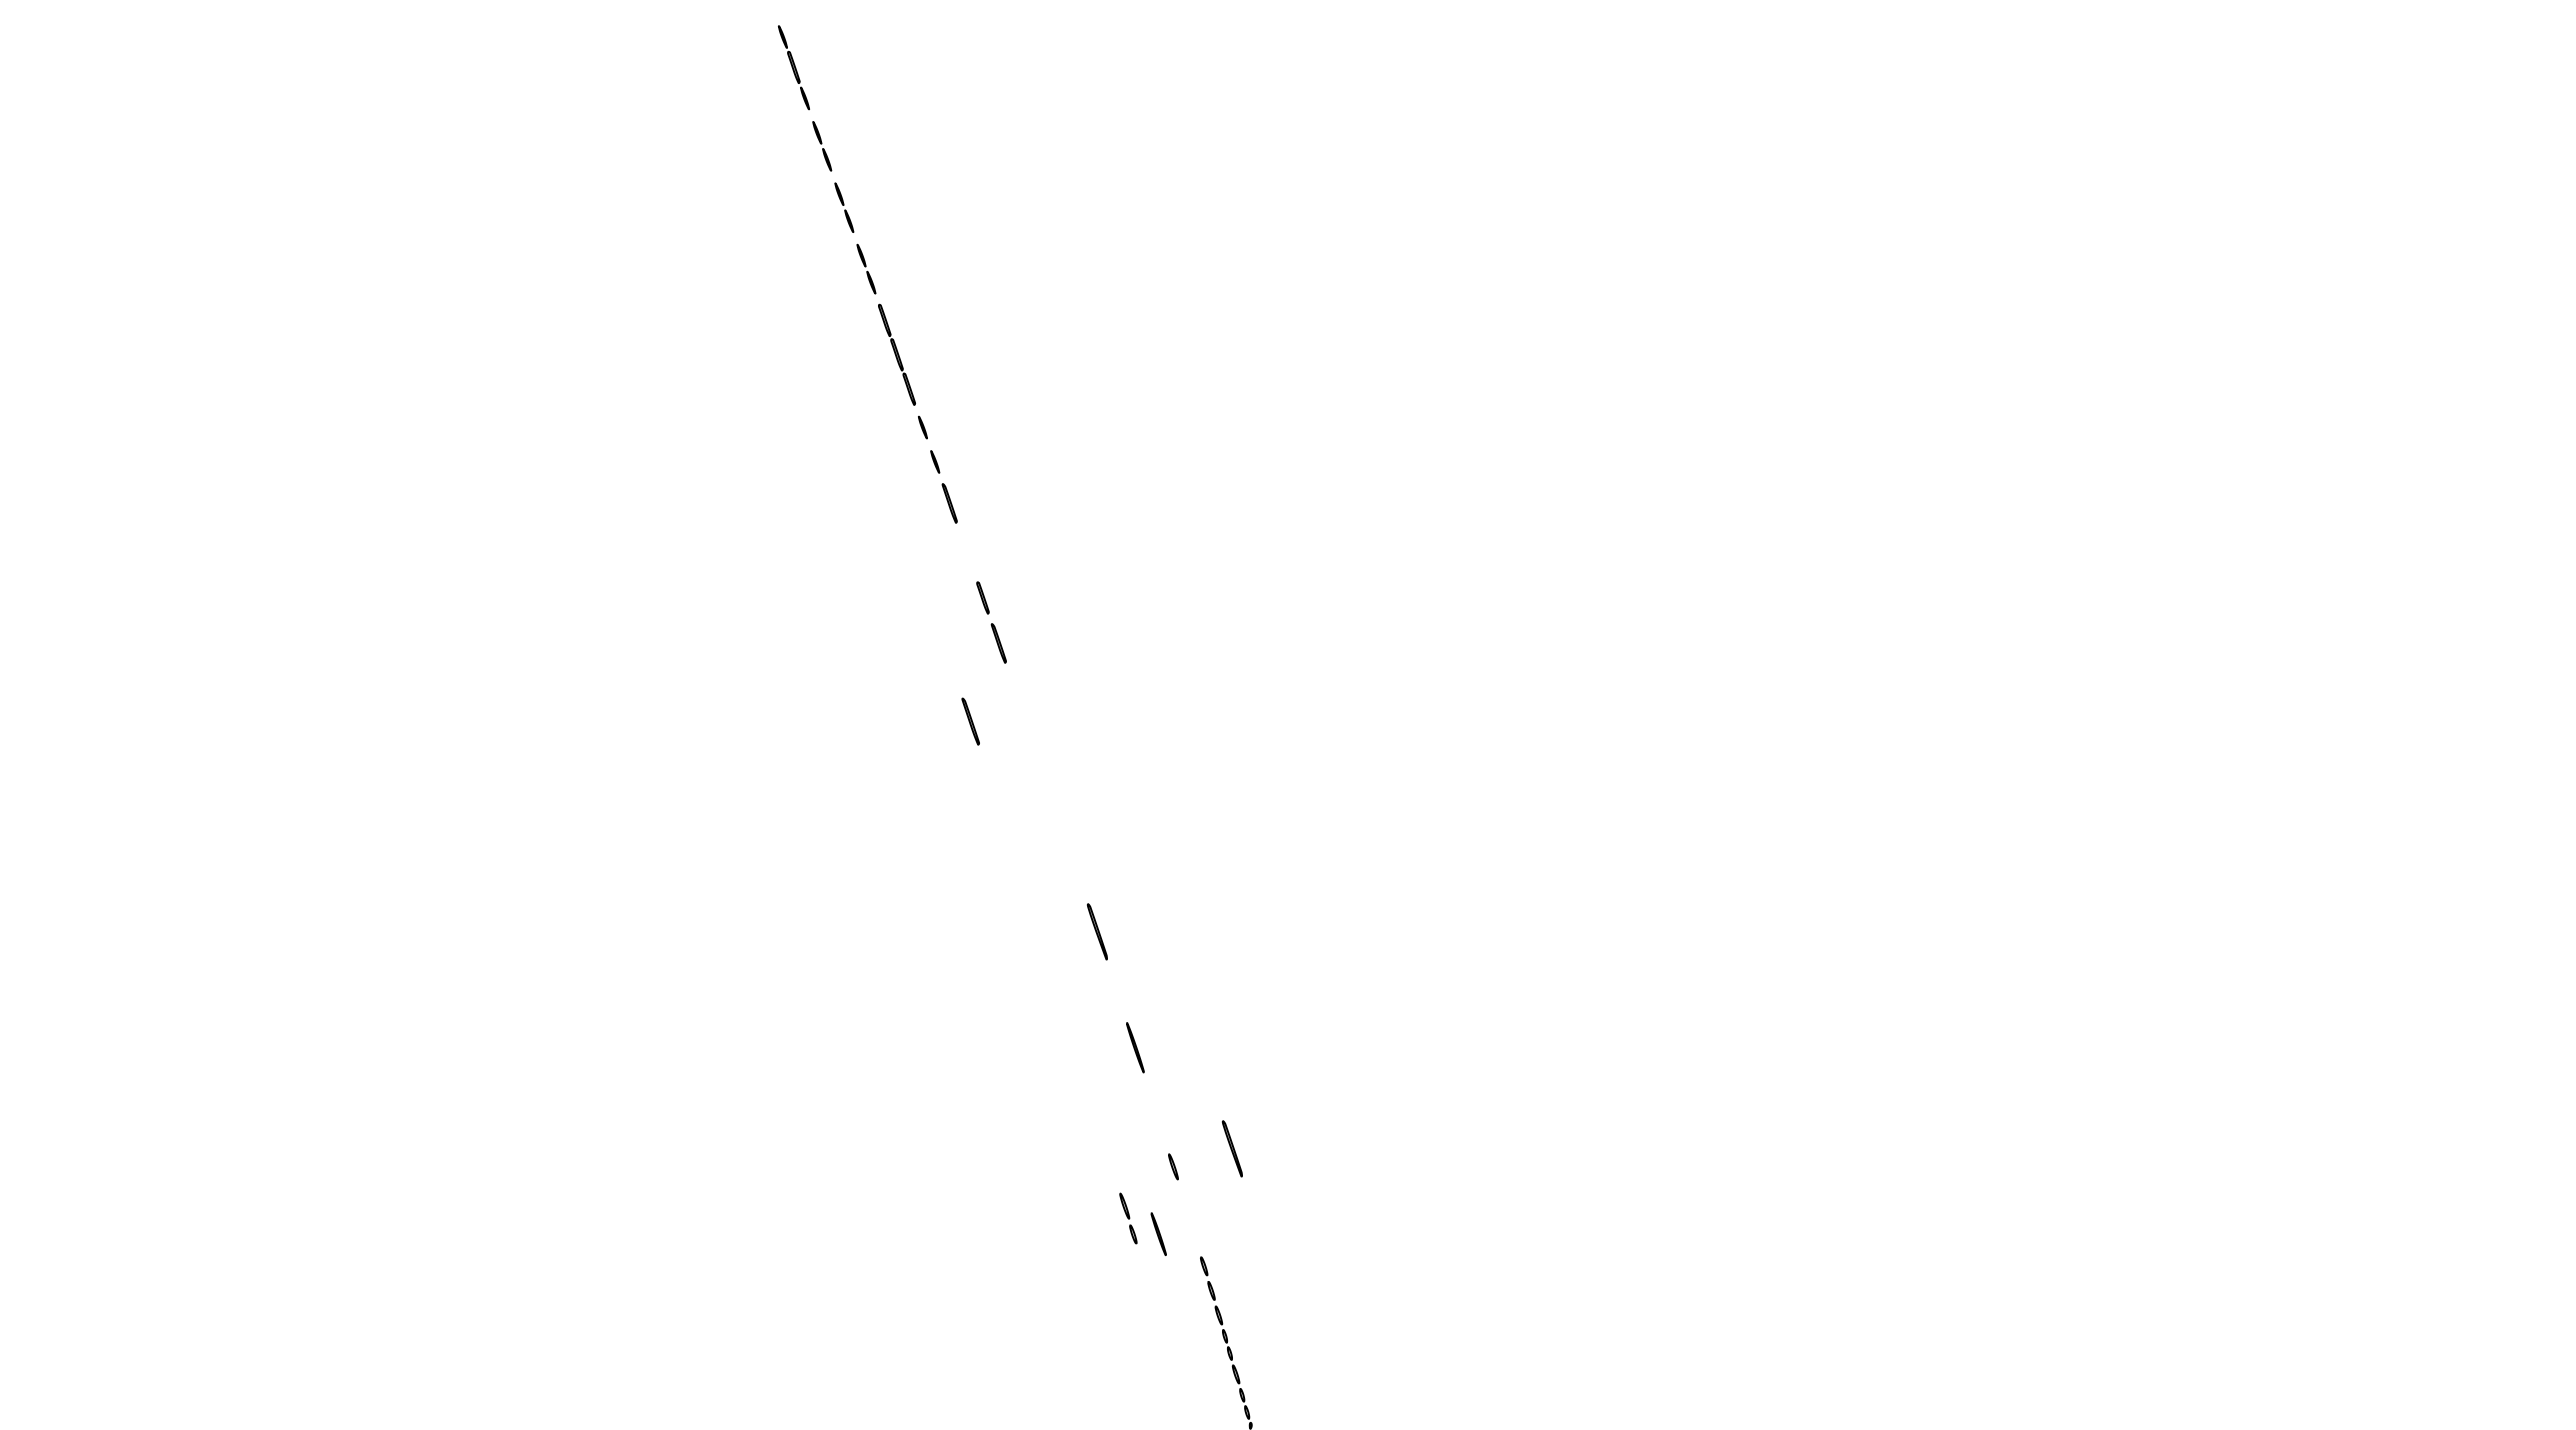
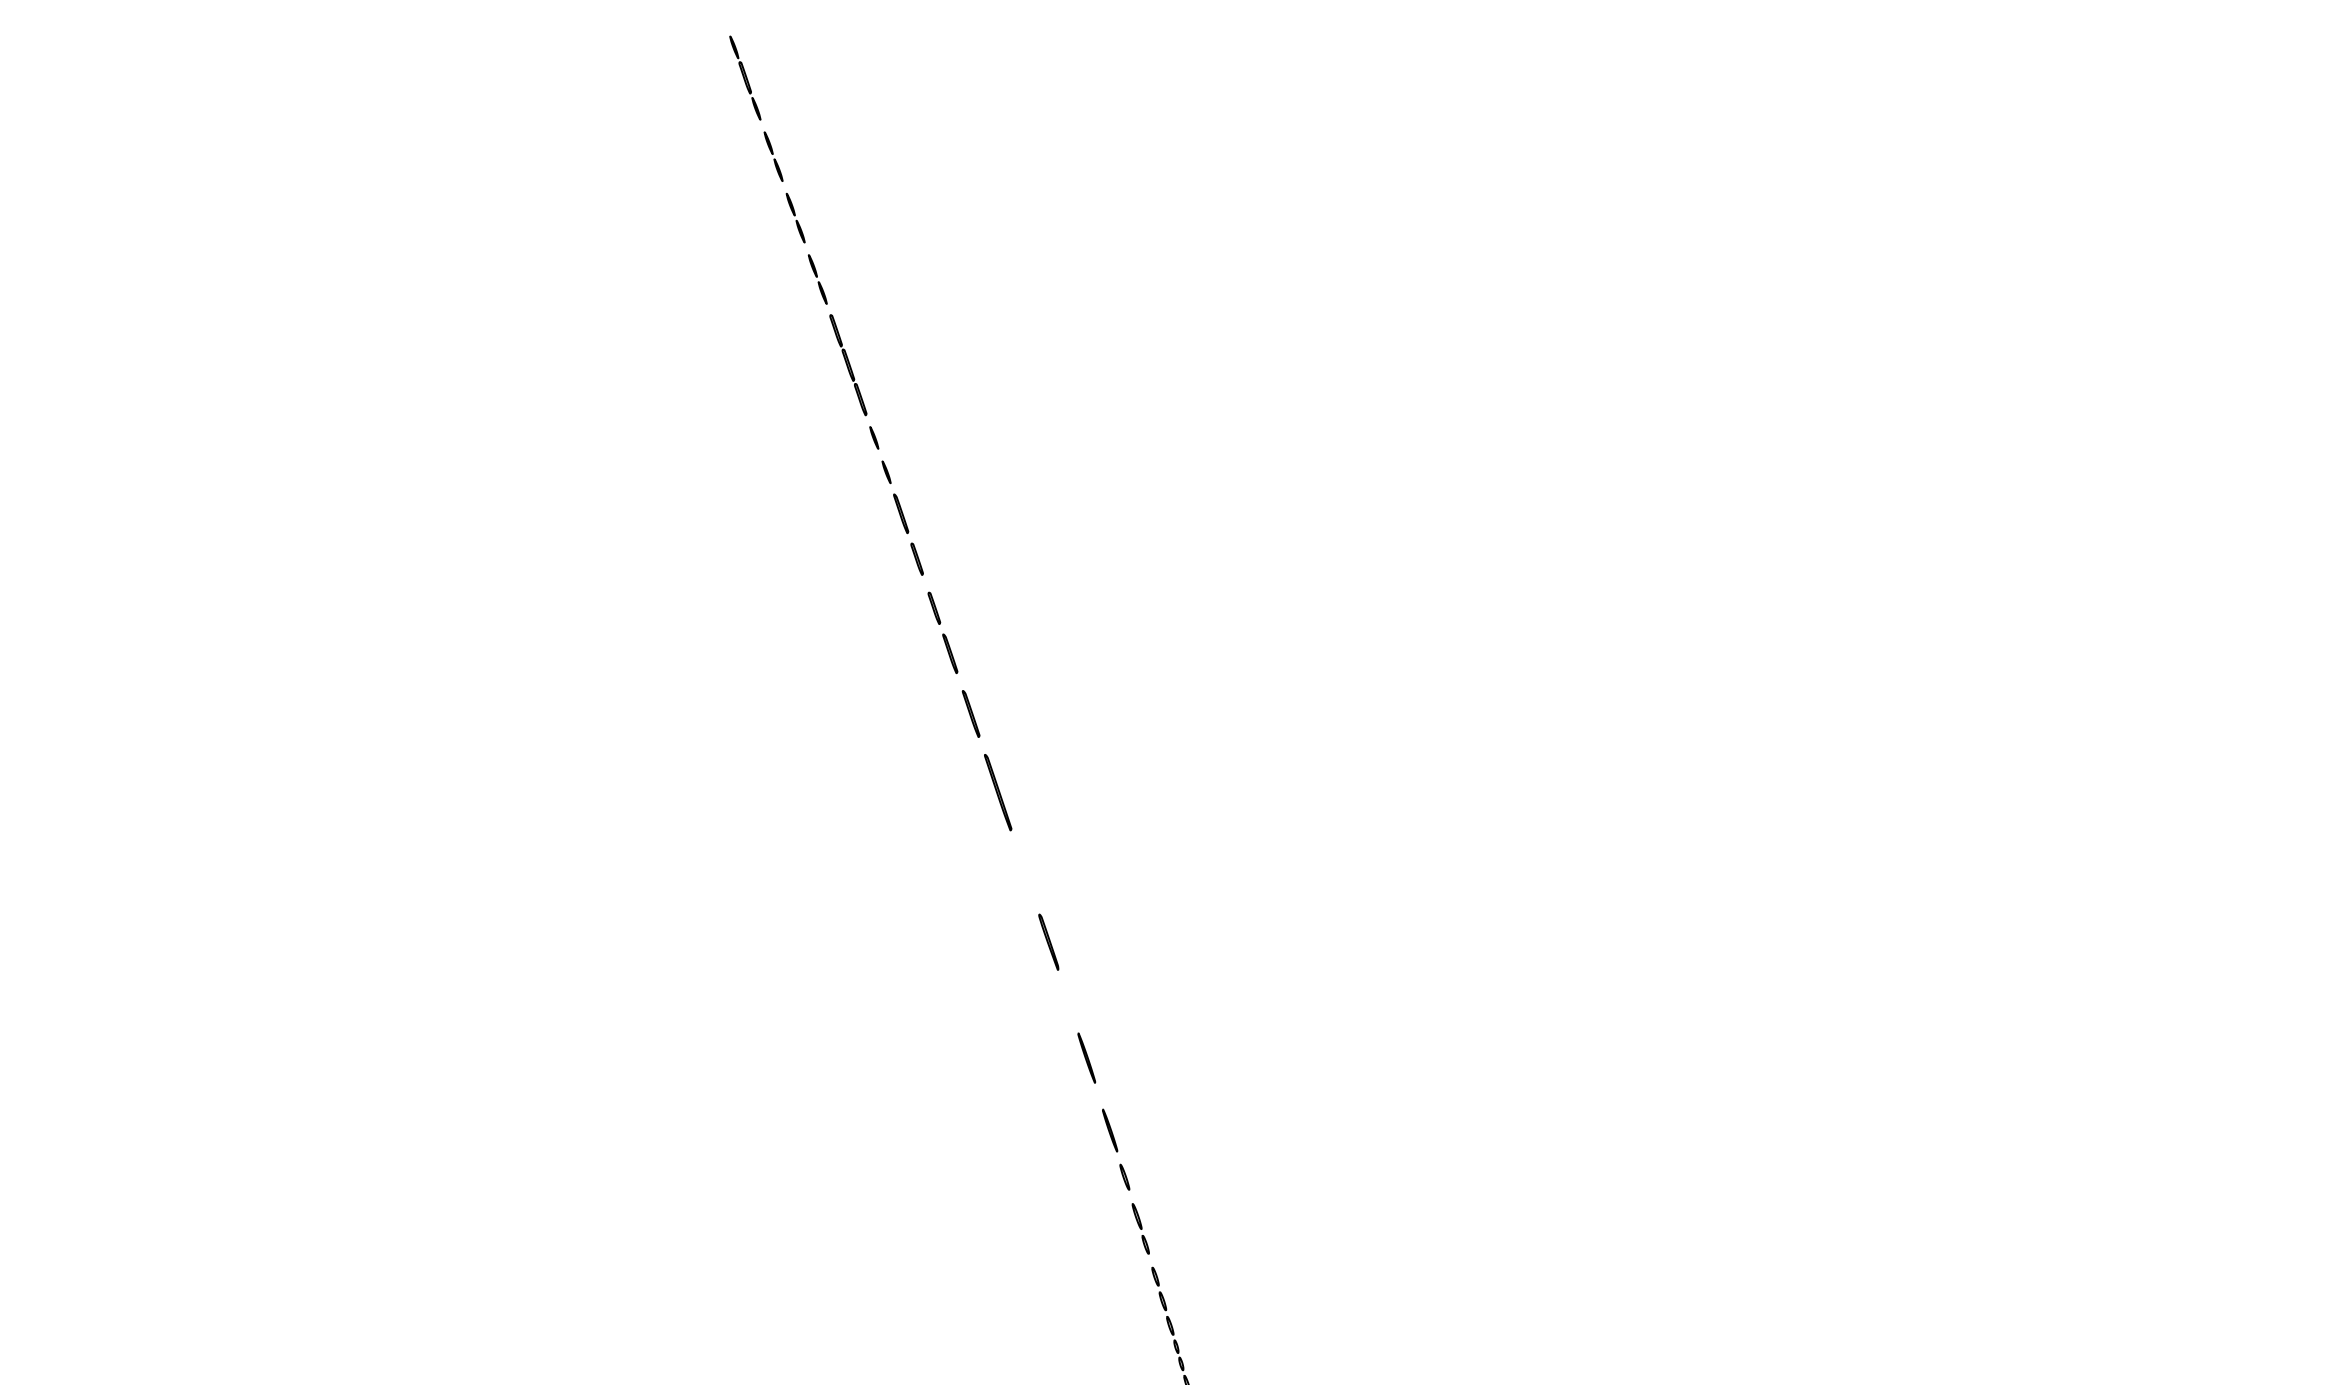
part: (965, 548) -> (916, 558), added
part: (970, 721) -> (970, 713), moved
part: (1046, 781) -> (997, 791), added
part: (1232, 1148) -> (1183, 1158), removed
part: (1128, 1218) -> (1140, 1228), moved
part: (1158, 1233) -> (1109, 1129), moved

